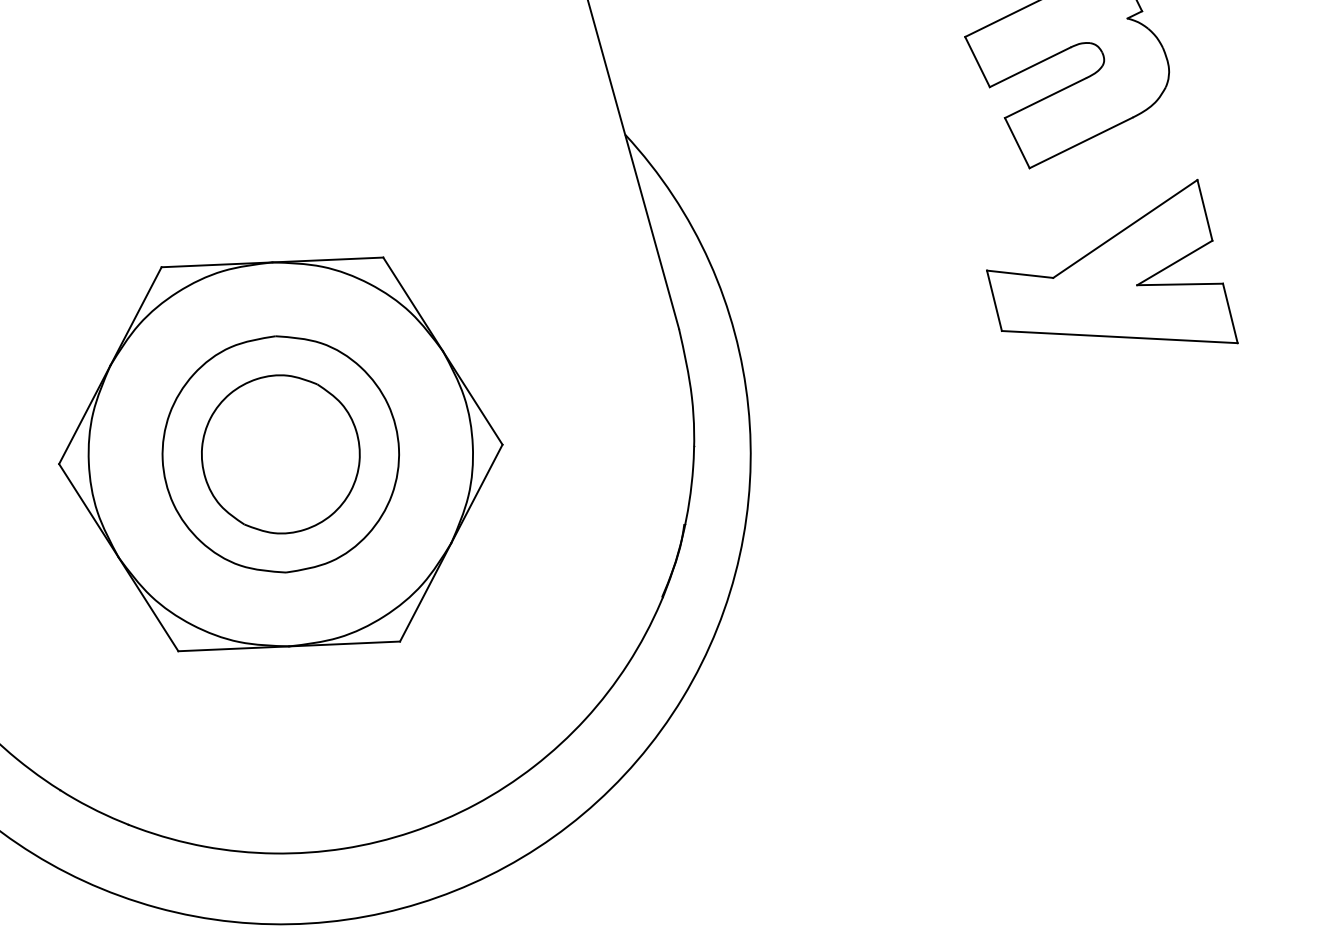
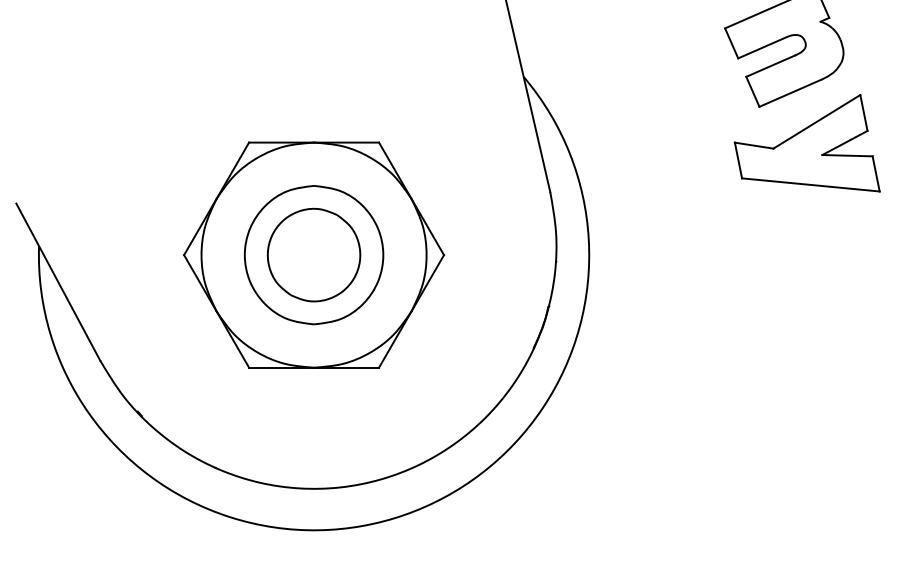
part: (1109, 266) -> (806, 143), moved

